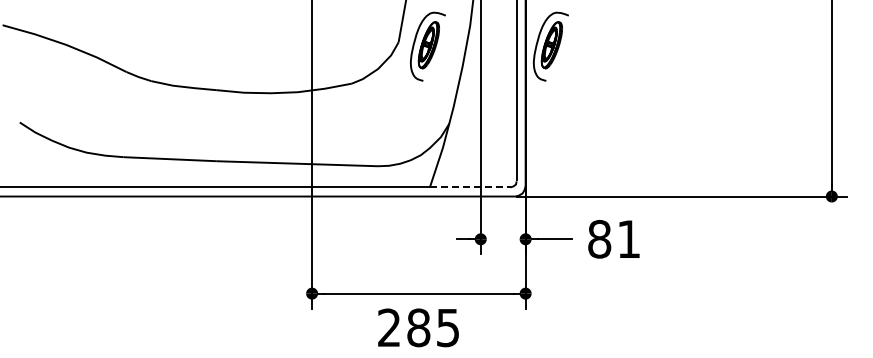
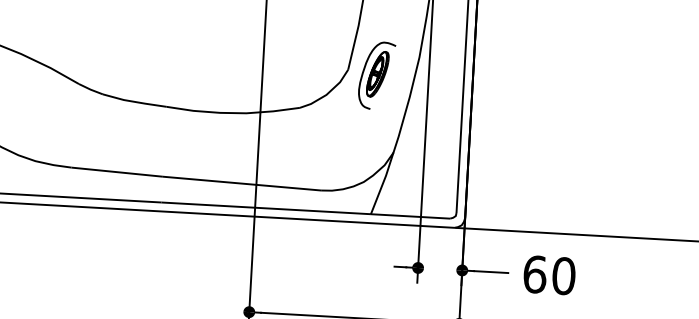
part: (550, 46) -> (497, 82), removed
line: (470, 187) -> (410, 216), dashed -> solid
text: (614, 239) -> (549, 275), 81 -> 60

